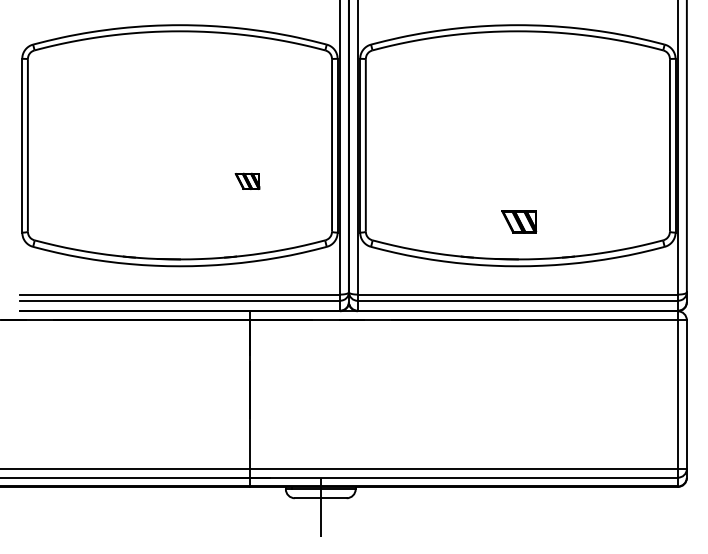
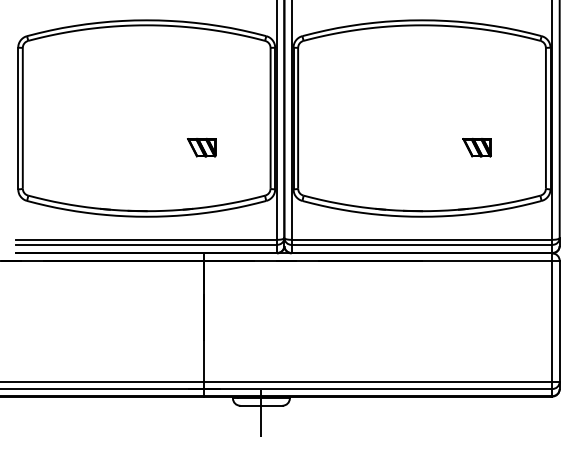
part: (247, 181) -> (201, 147), size x1.43
part: (518, 221) -> (476, 147), moved

